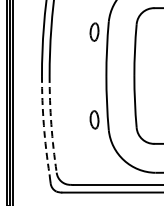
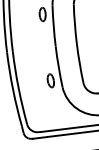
arc: (51, 124) -> (18, 88), dashed -> solid
arc: (43, 125) -> (12, 89), dashed -> solid

